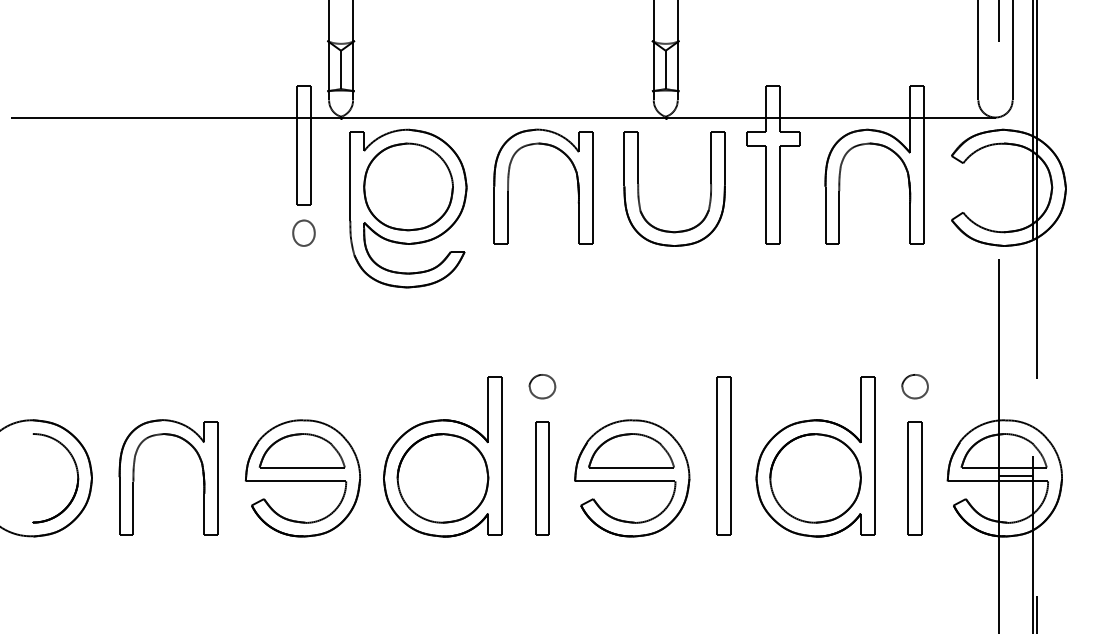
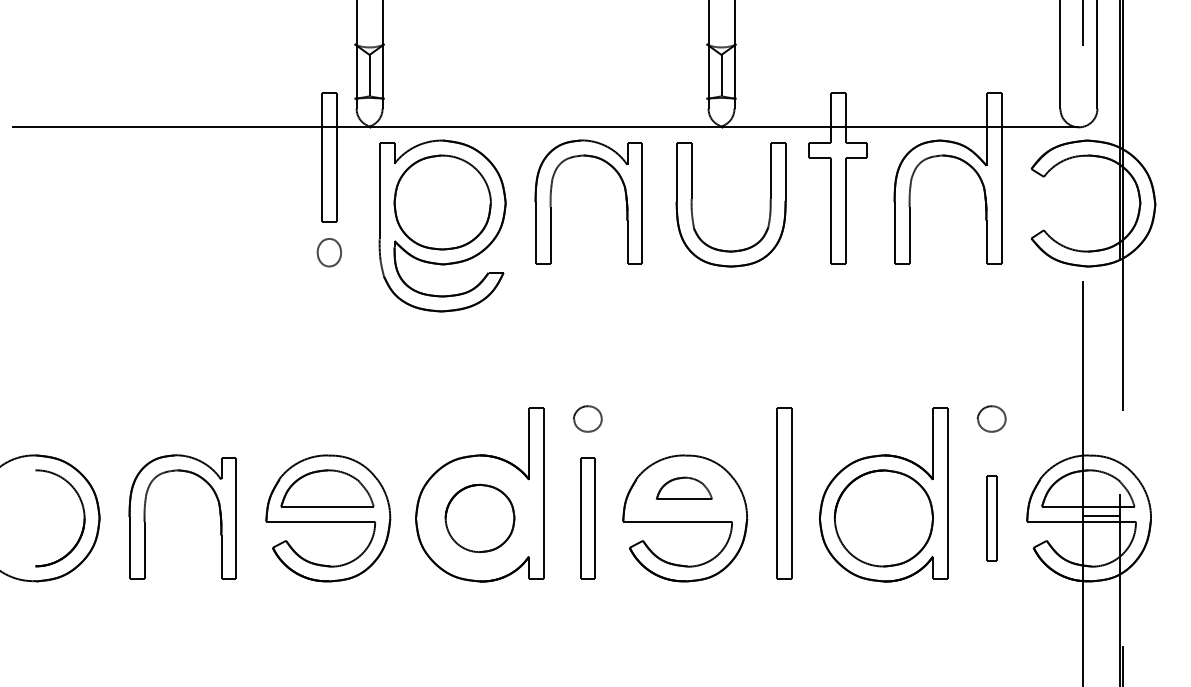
part: (631, 450) -> (684, 488), size x0.6
part: (442, 478) -> (479, 518), size x0.7
part: (914, 478) -> (991, 518), size x0.7

